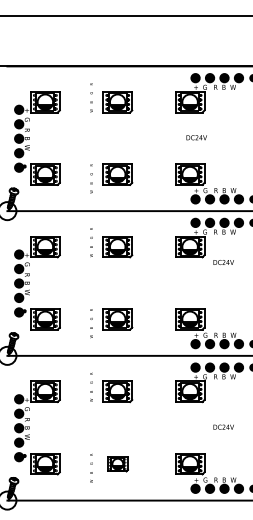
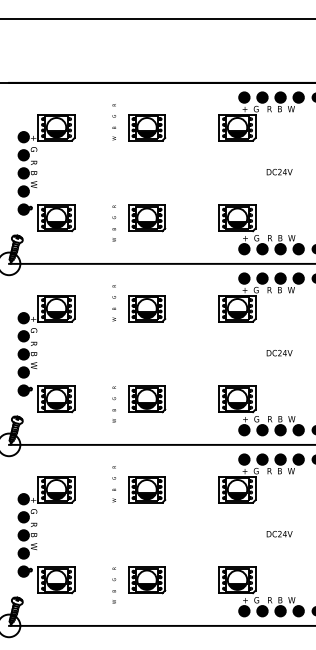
text: (196, 137) -> (279, 171), moved
text: (223, 262) -> (279, 353), moved
part: (117, 464) -> (146, 580), size x1.43

